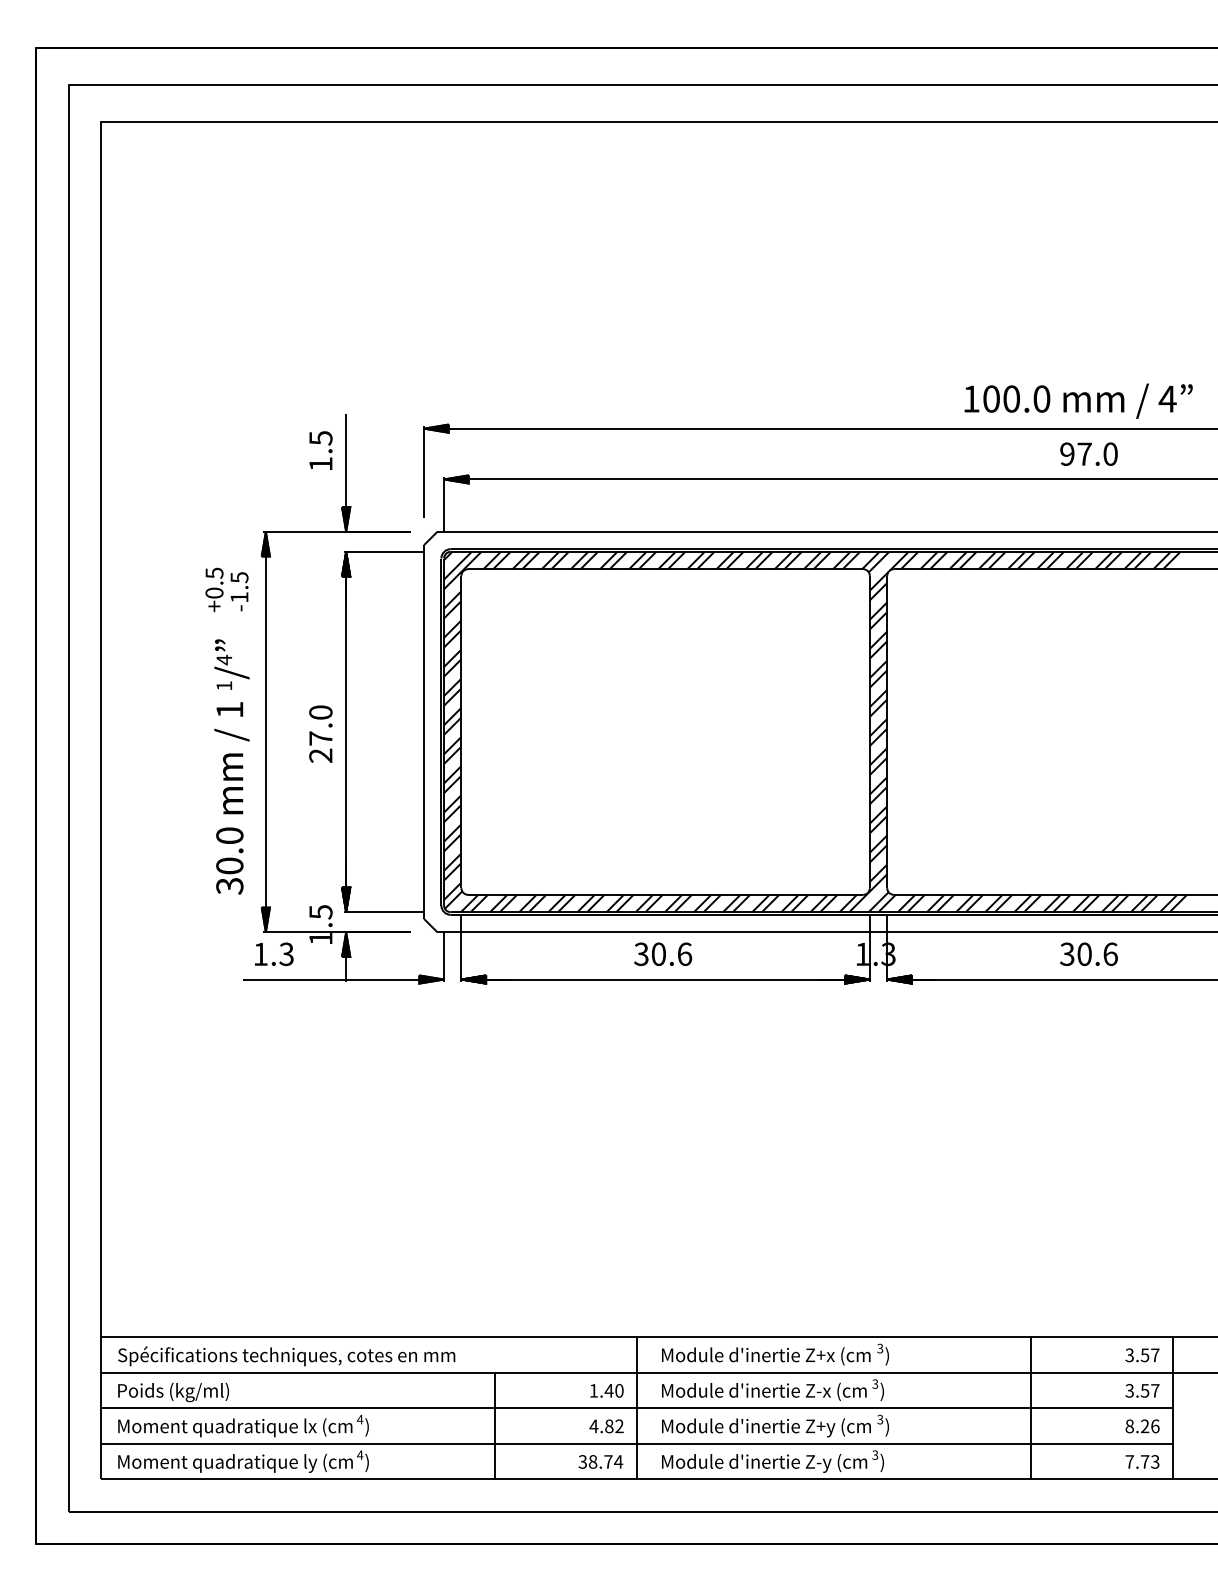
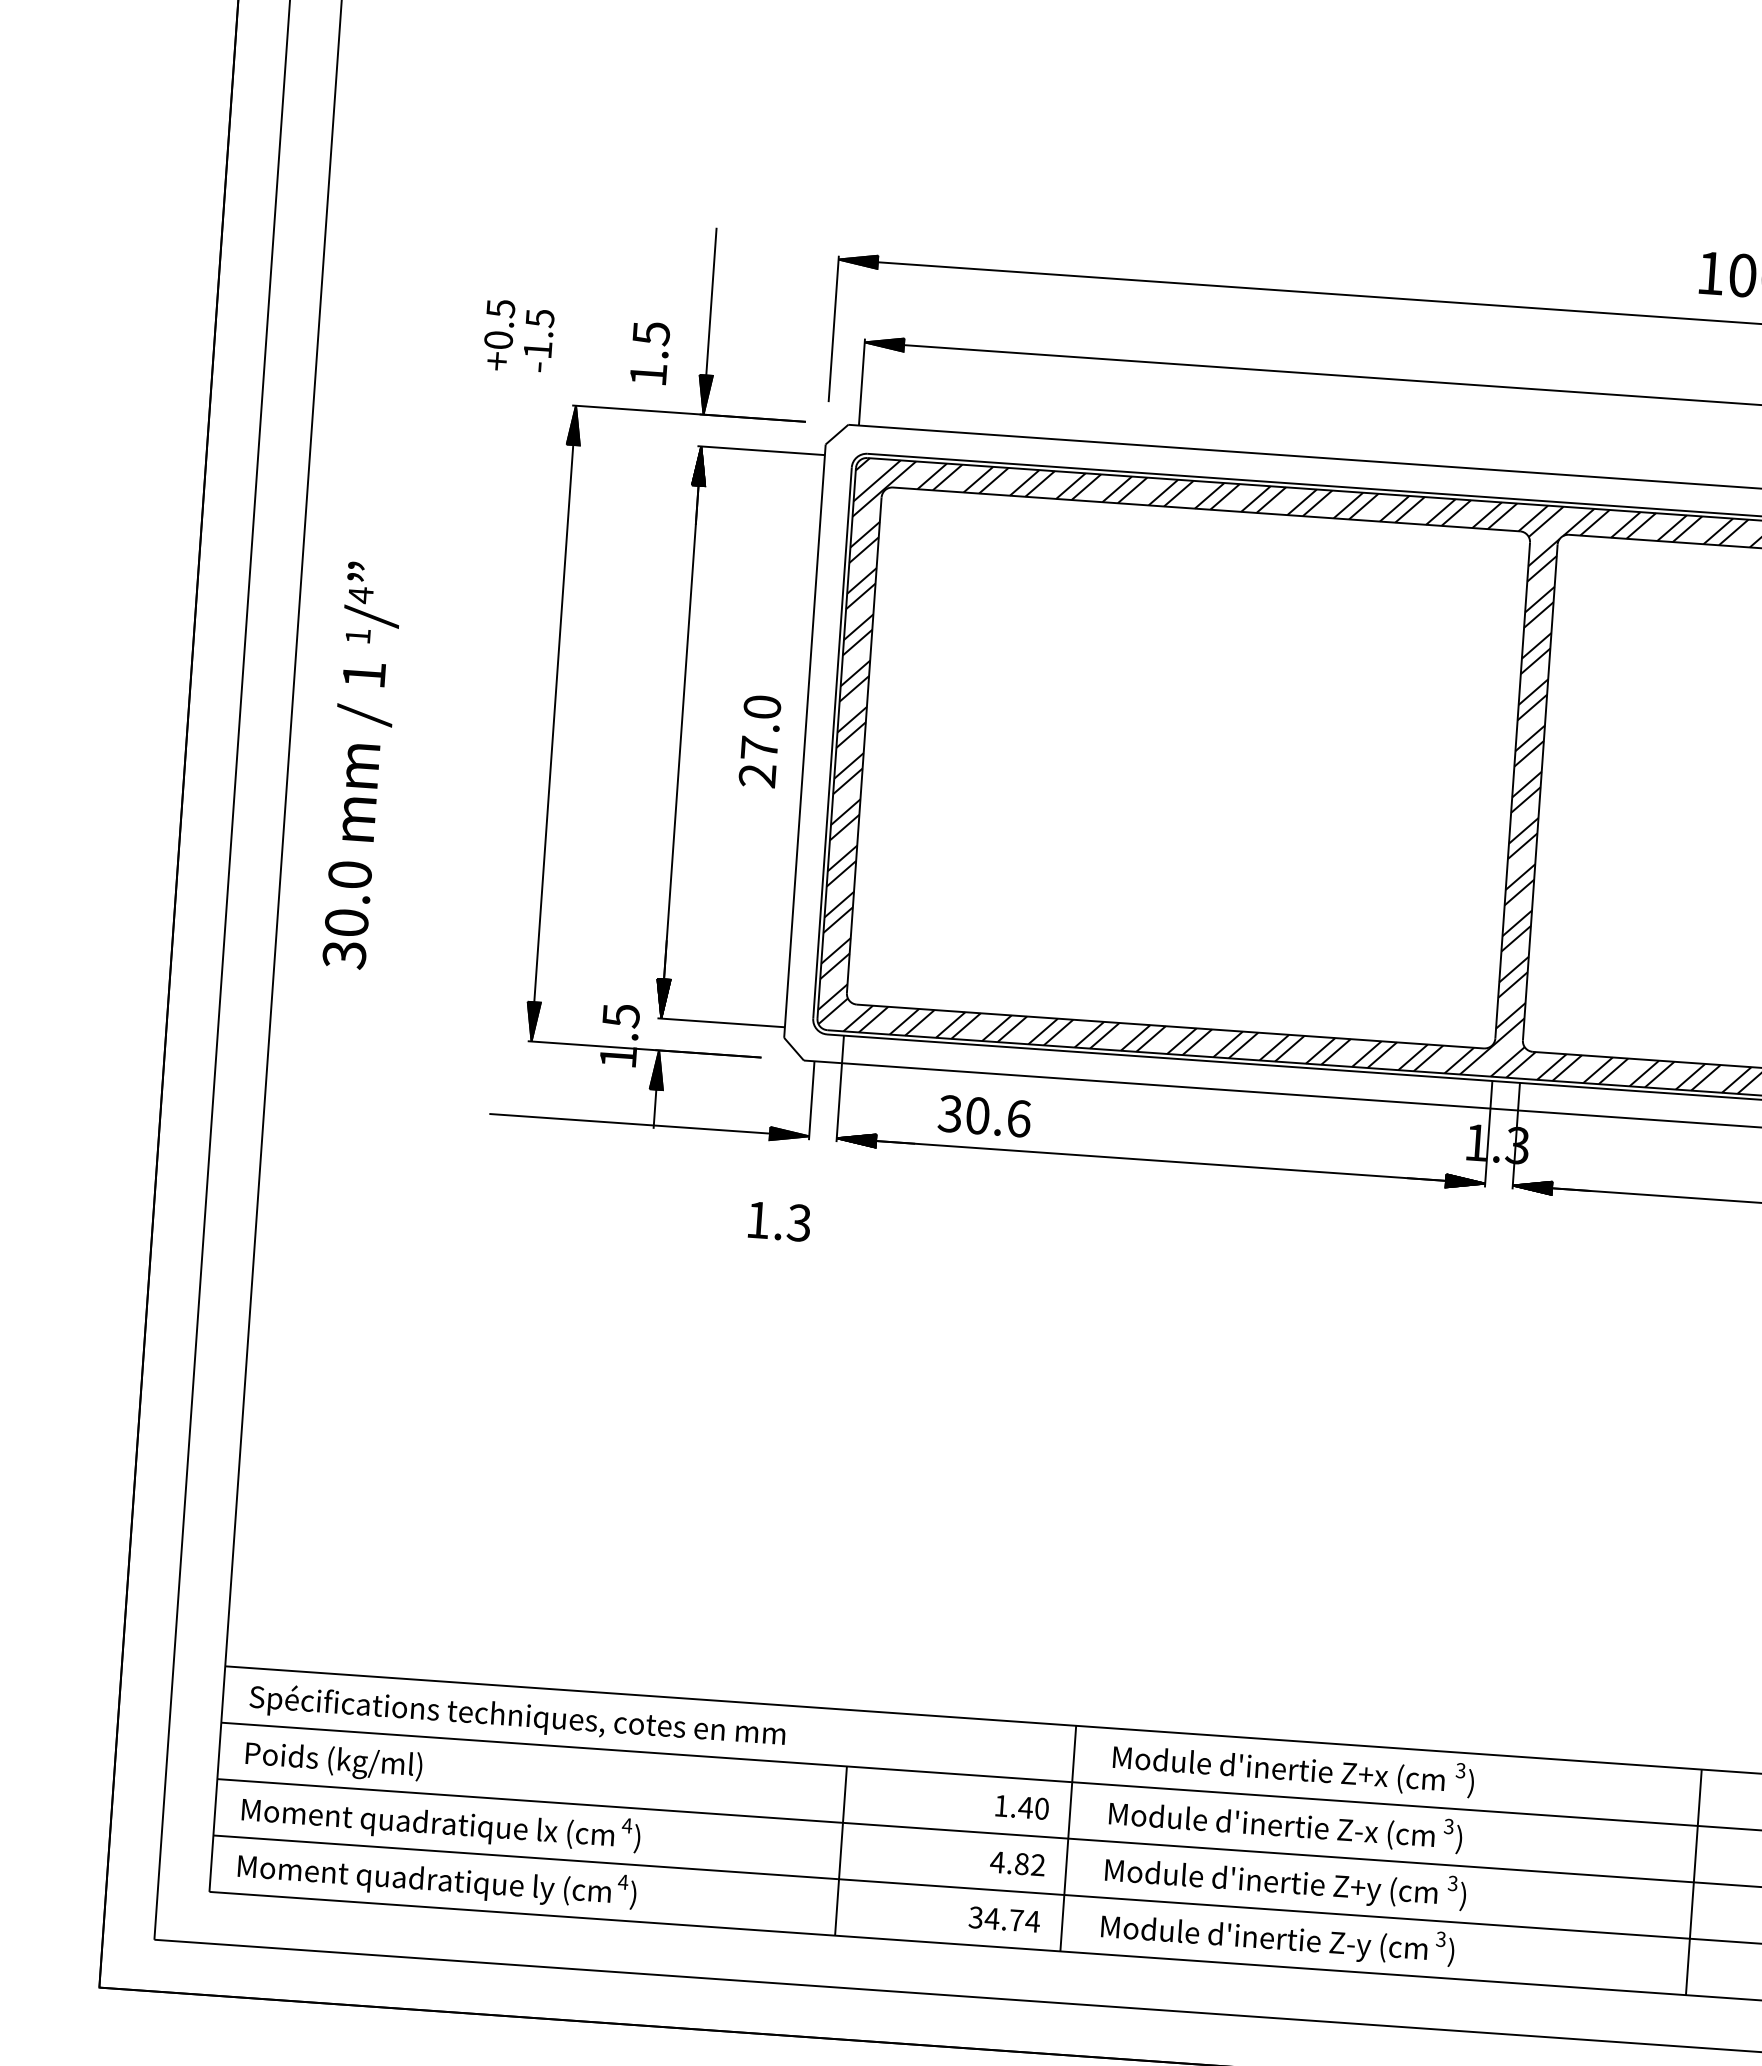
text: (320, 450) -> (649, 352), moved
text: (226, 589) -> (518, 335), moved
text: (320, 733) -> (759, 740), moved
text: (231, 766) -> (360, 765), moved
text: (663, 953) -> (985, 1115), moved
text: (274, 954) -> (780, 1221), moved
text: (592, 1461) -> (991, 1917), 38.74 -> 34.74

